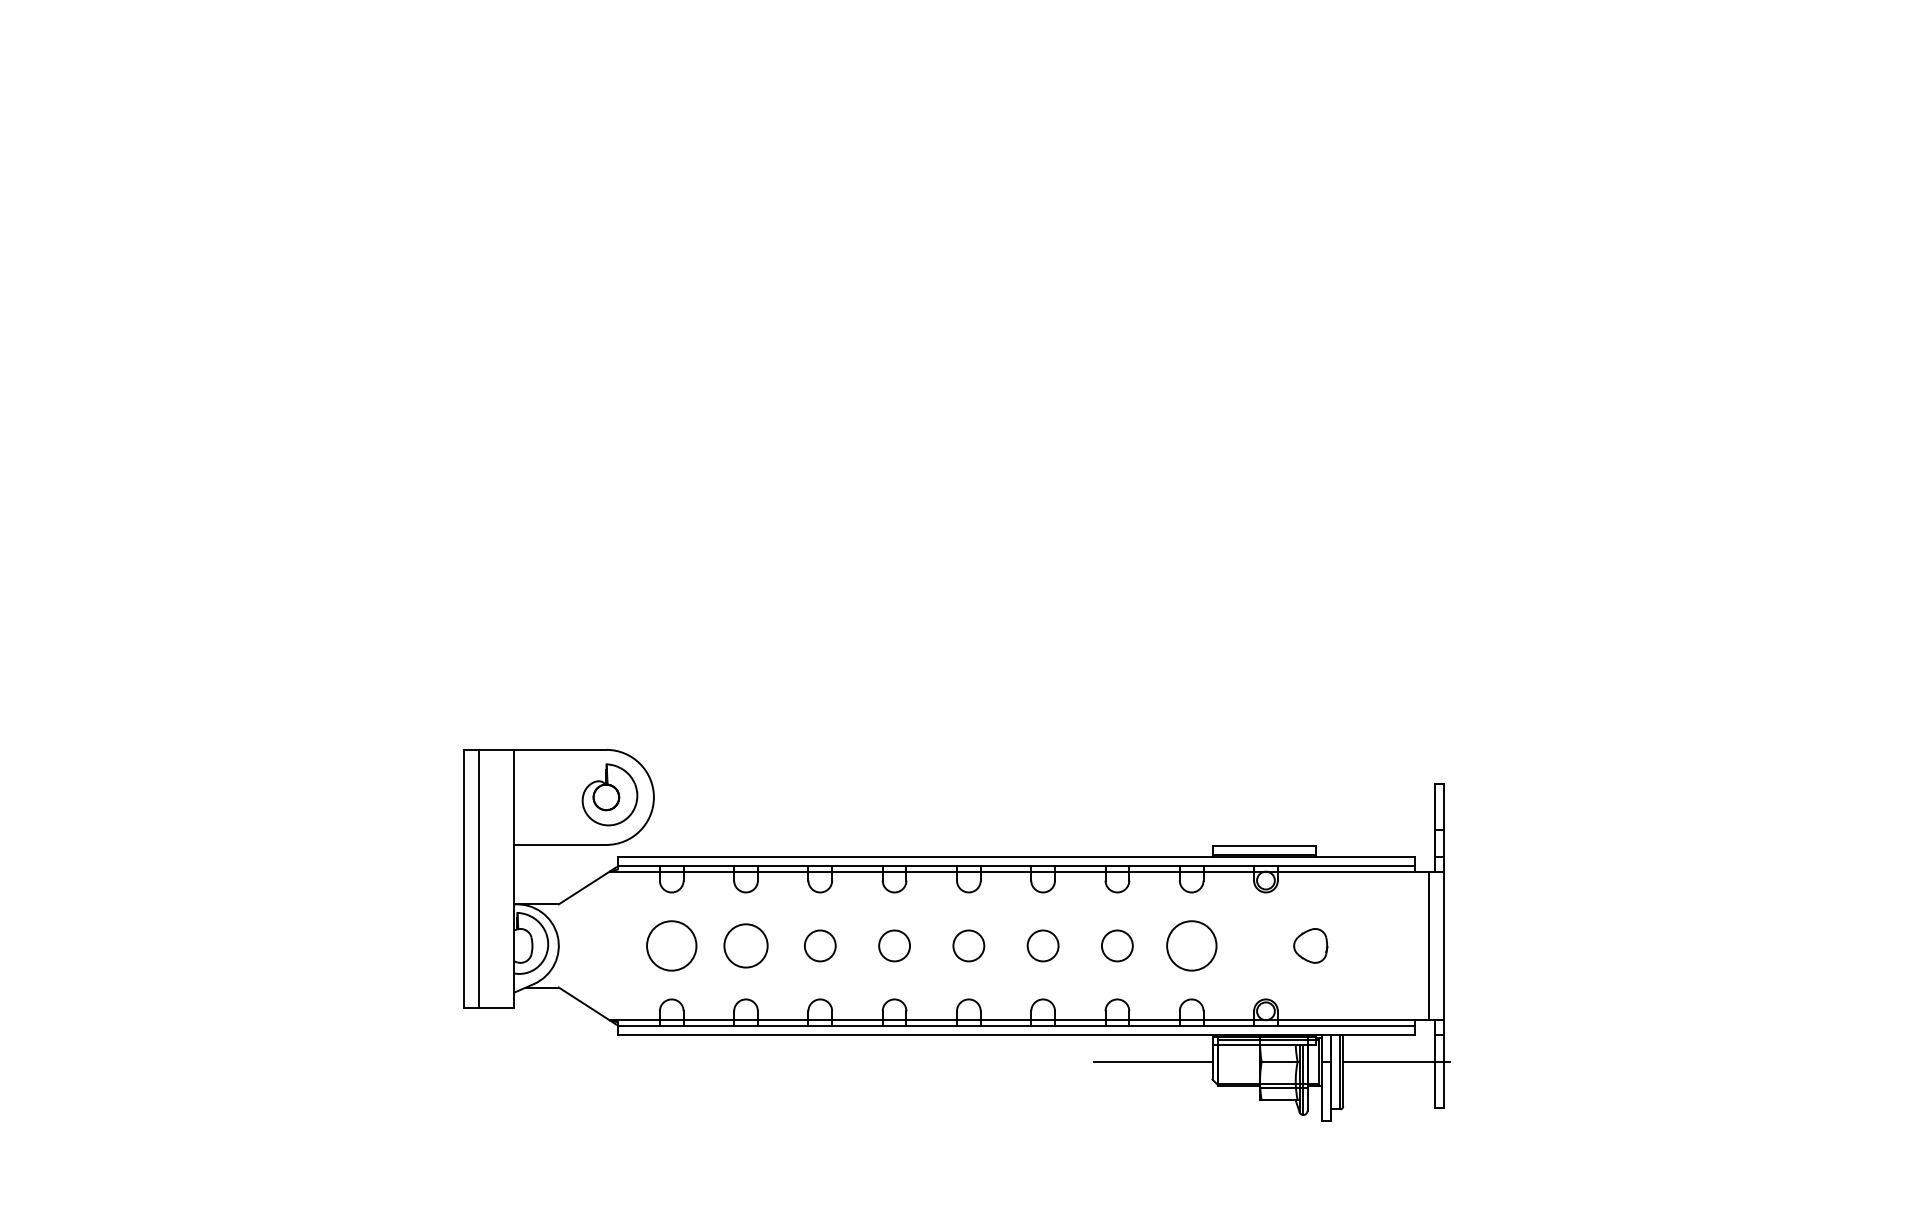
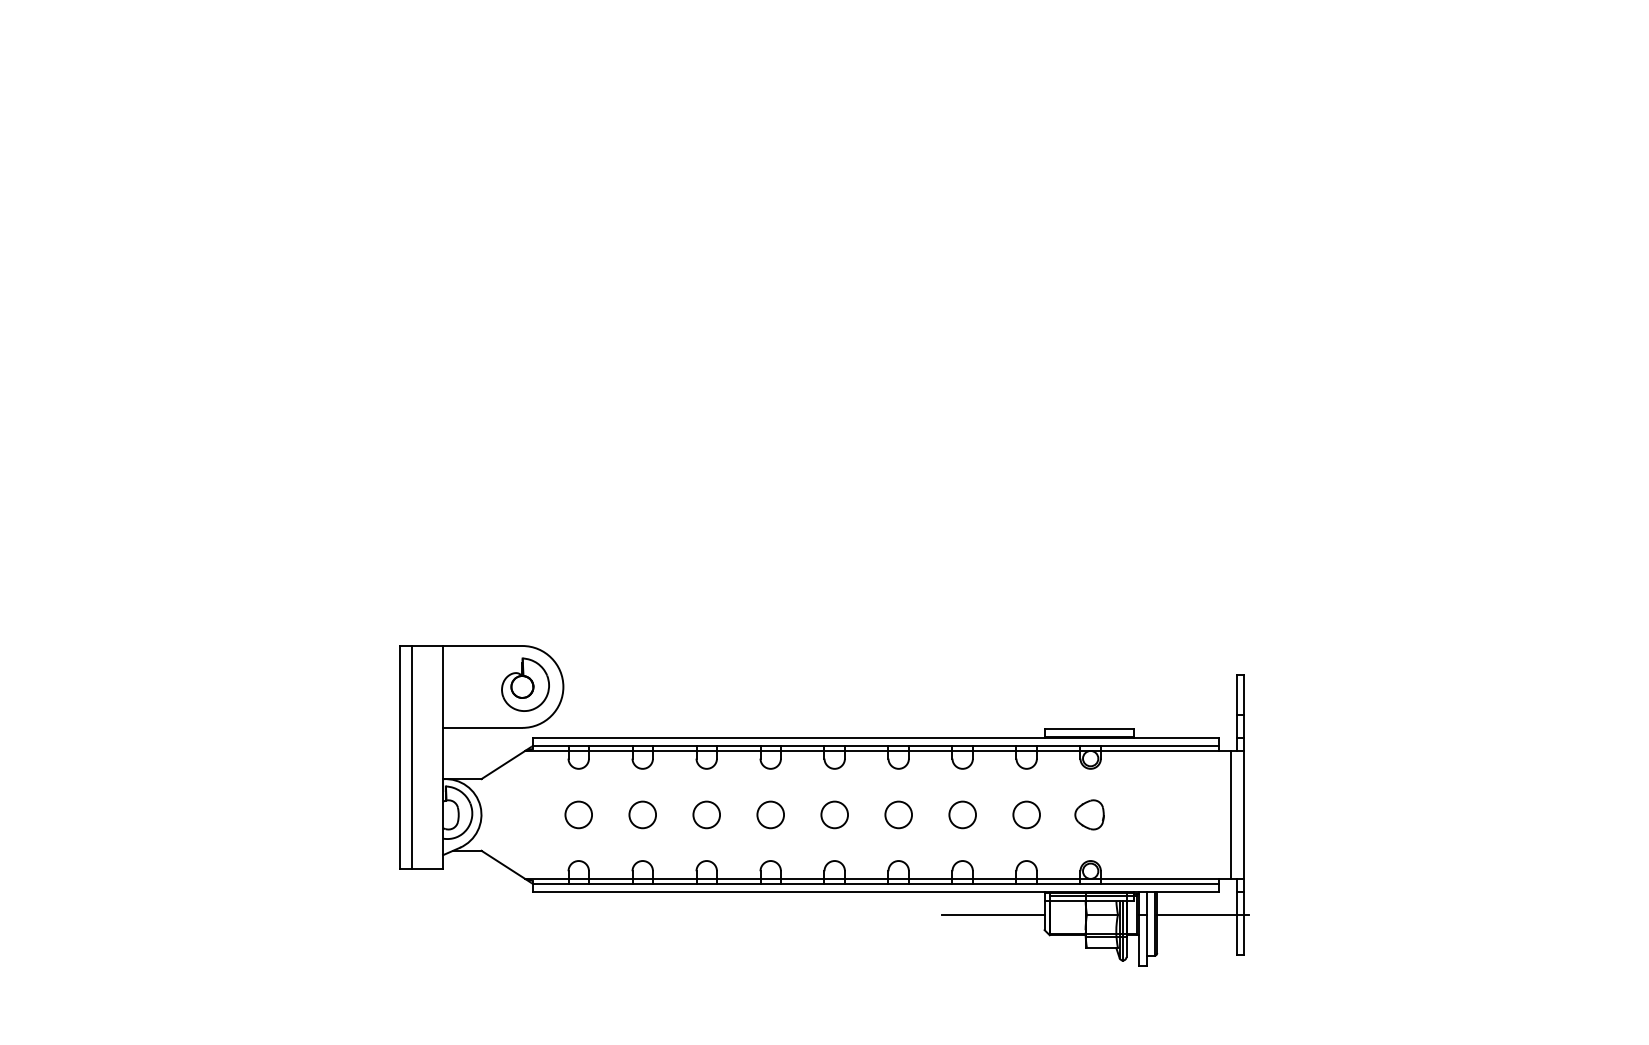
circle: (671, 945) -> (578, 814), size x0.62
circle: (745, 945) -> (642, 814), size x0.71
circle: (1191, 945) -> (1026, 814), size x0.62
part: (1310, 945) -> (1089, 814), moved

